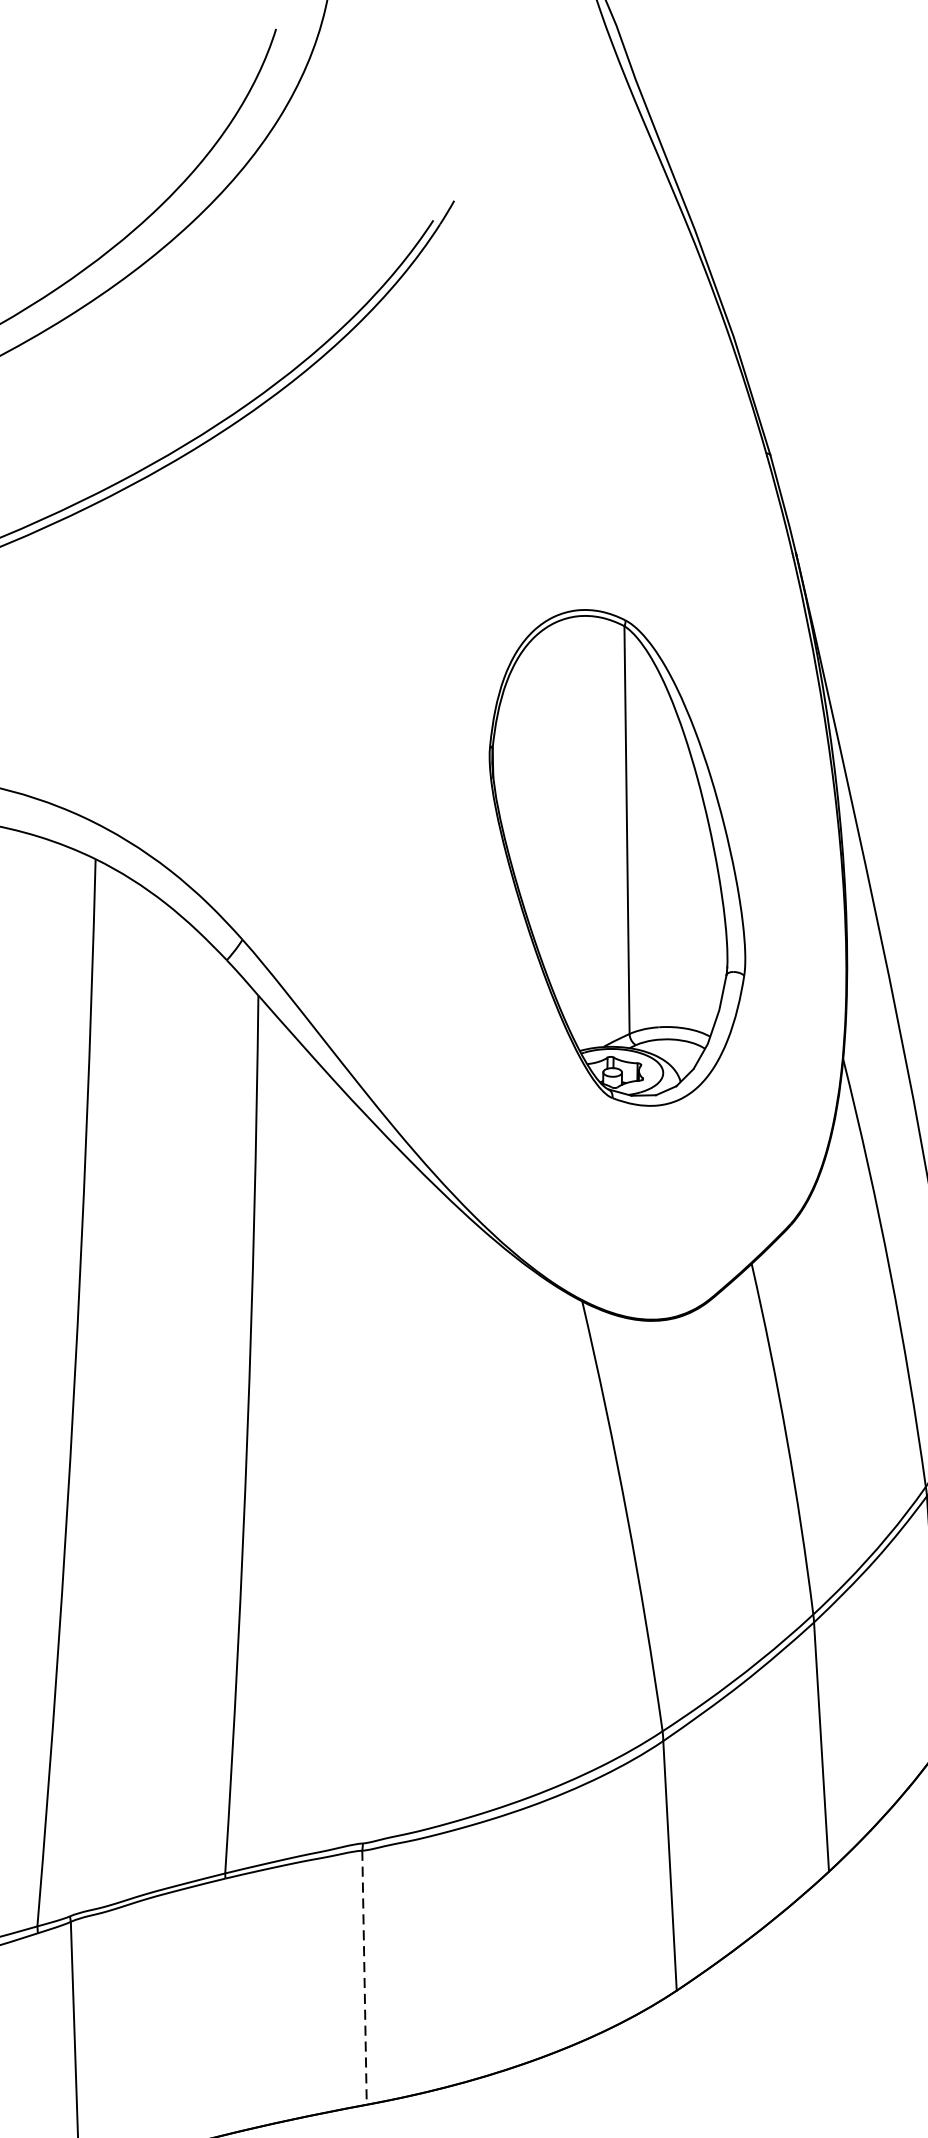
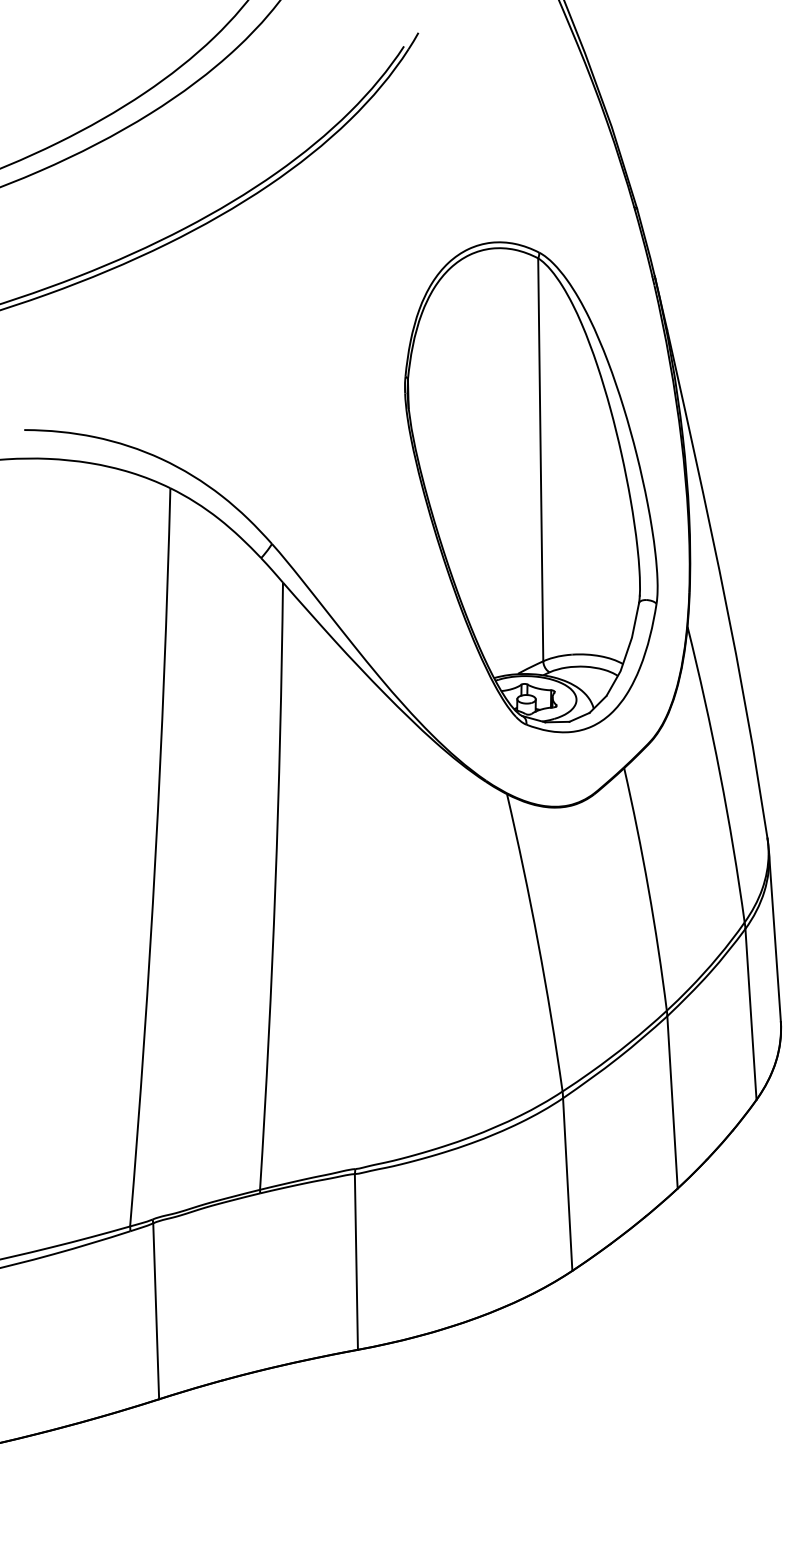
part: (617, 858) -> (531, 487), size x1.43
line: (364, 1977) -> (356, 1261), dashed -> solid

